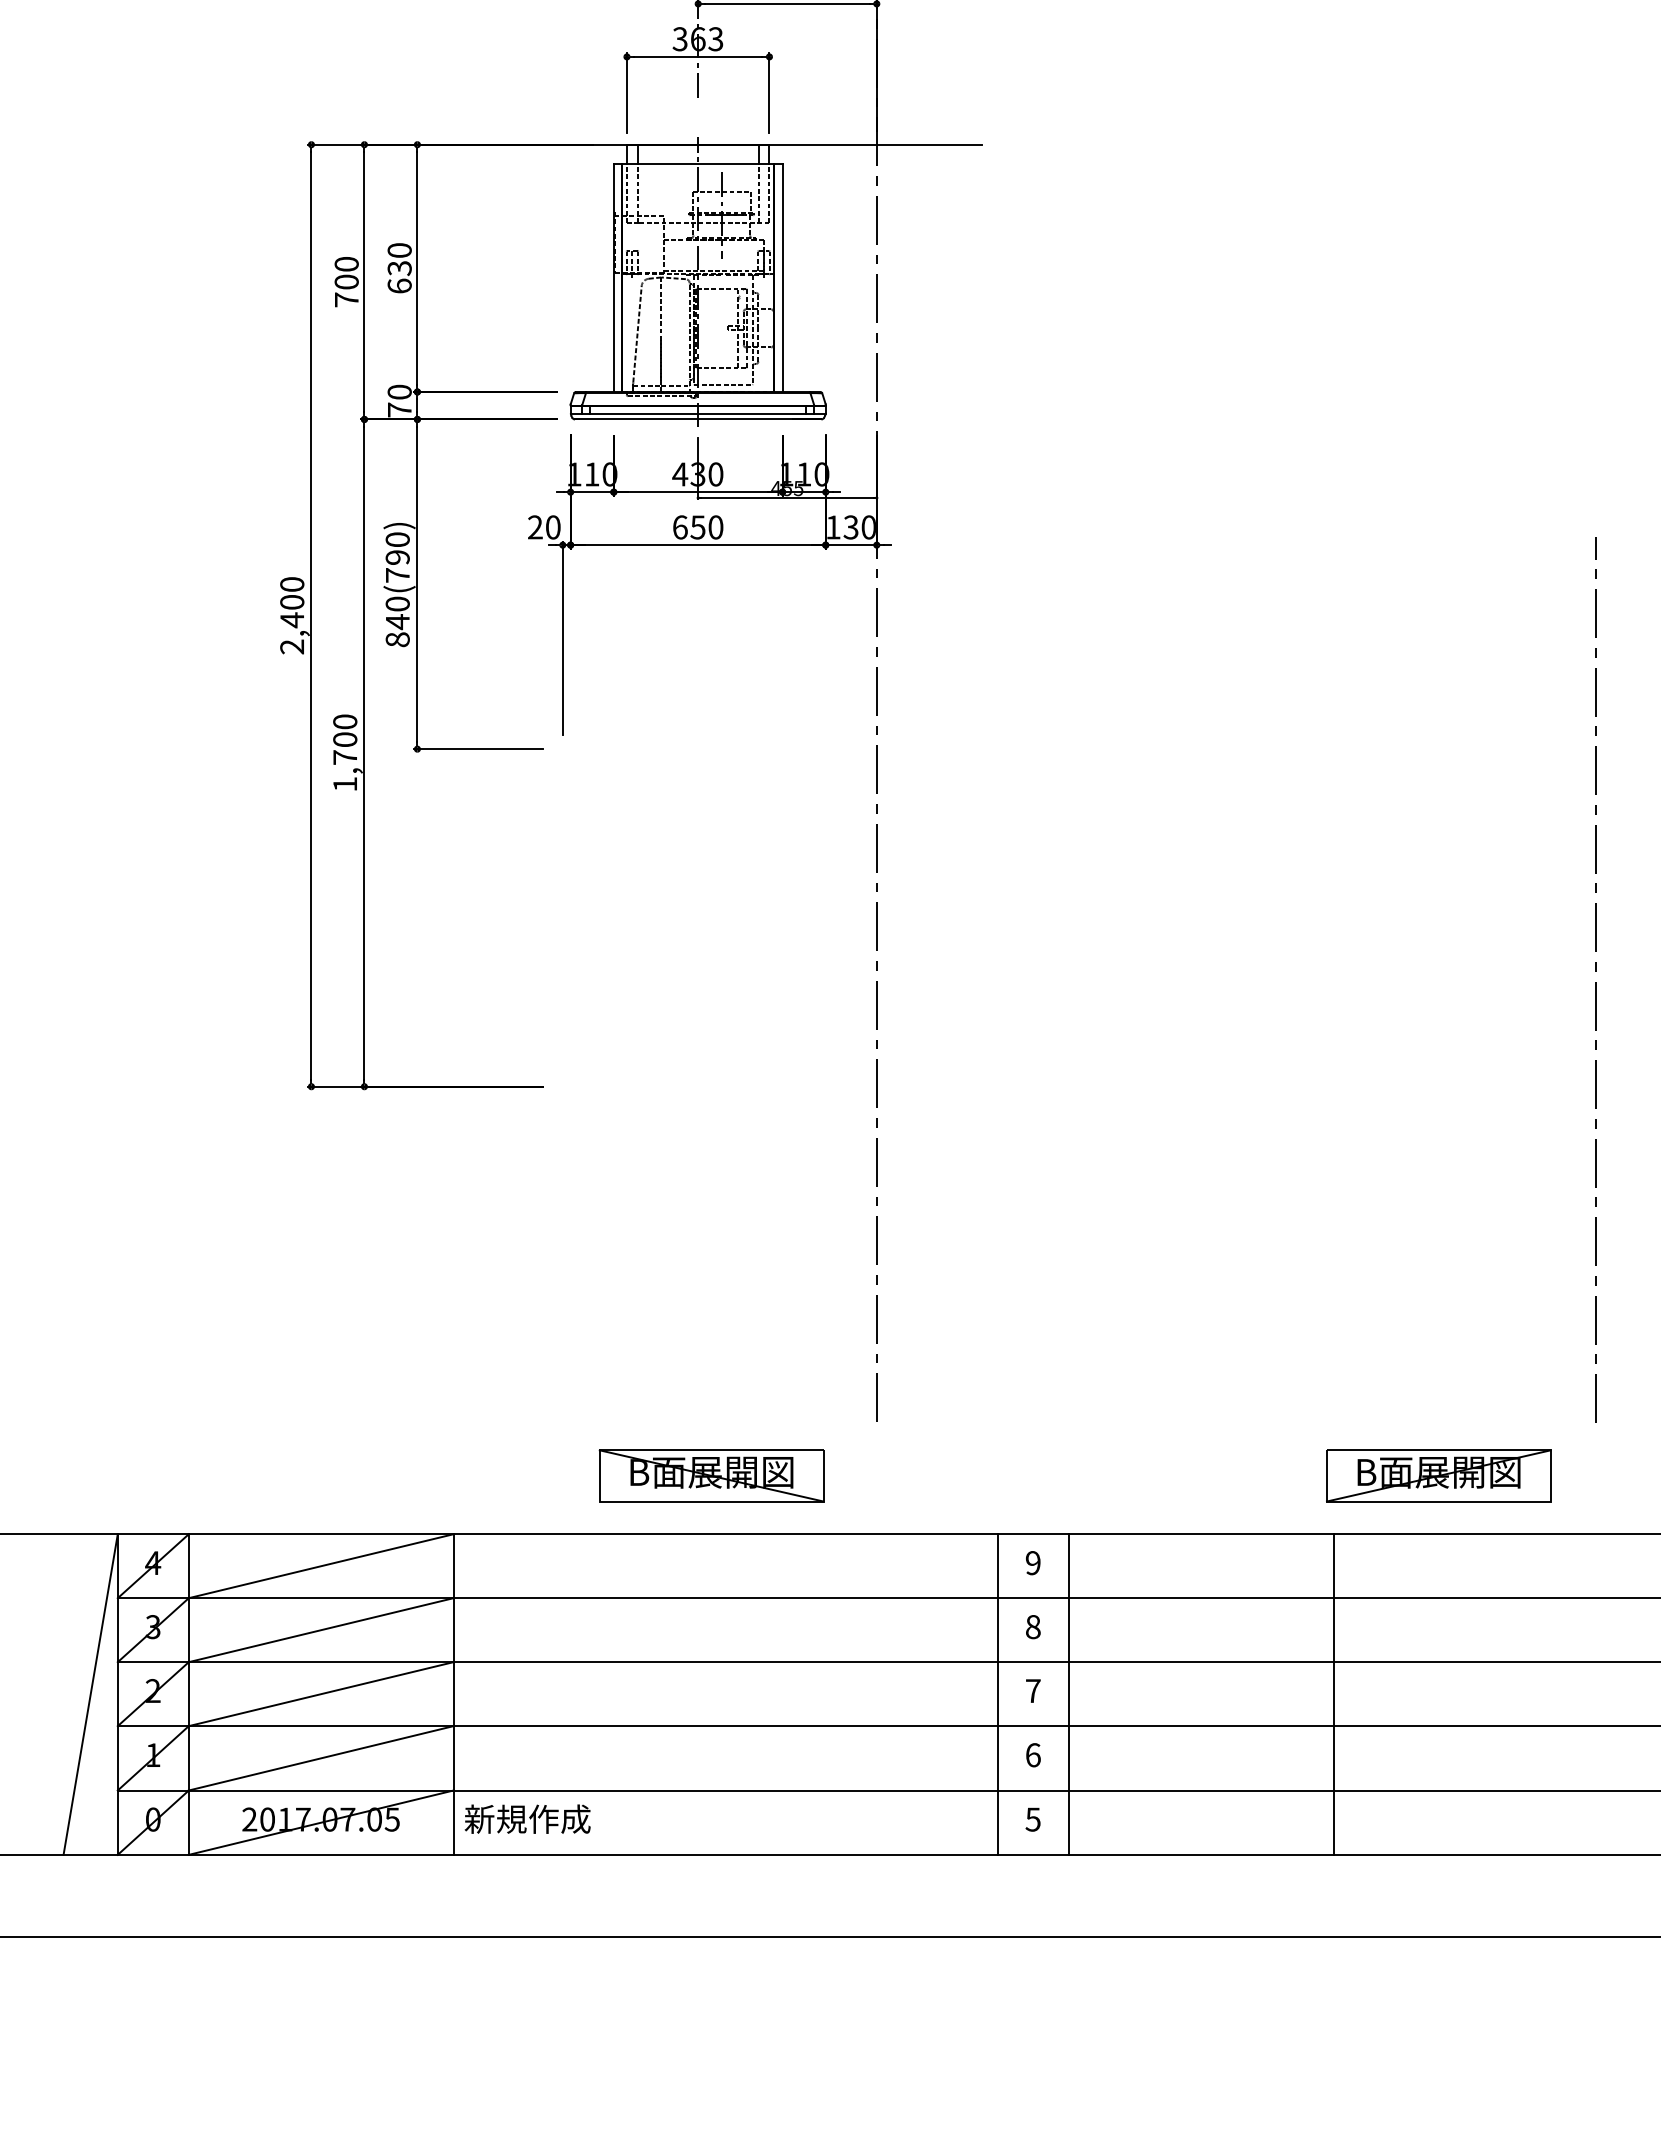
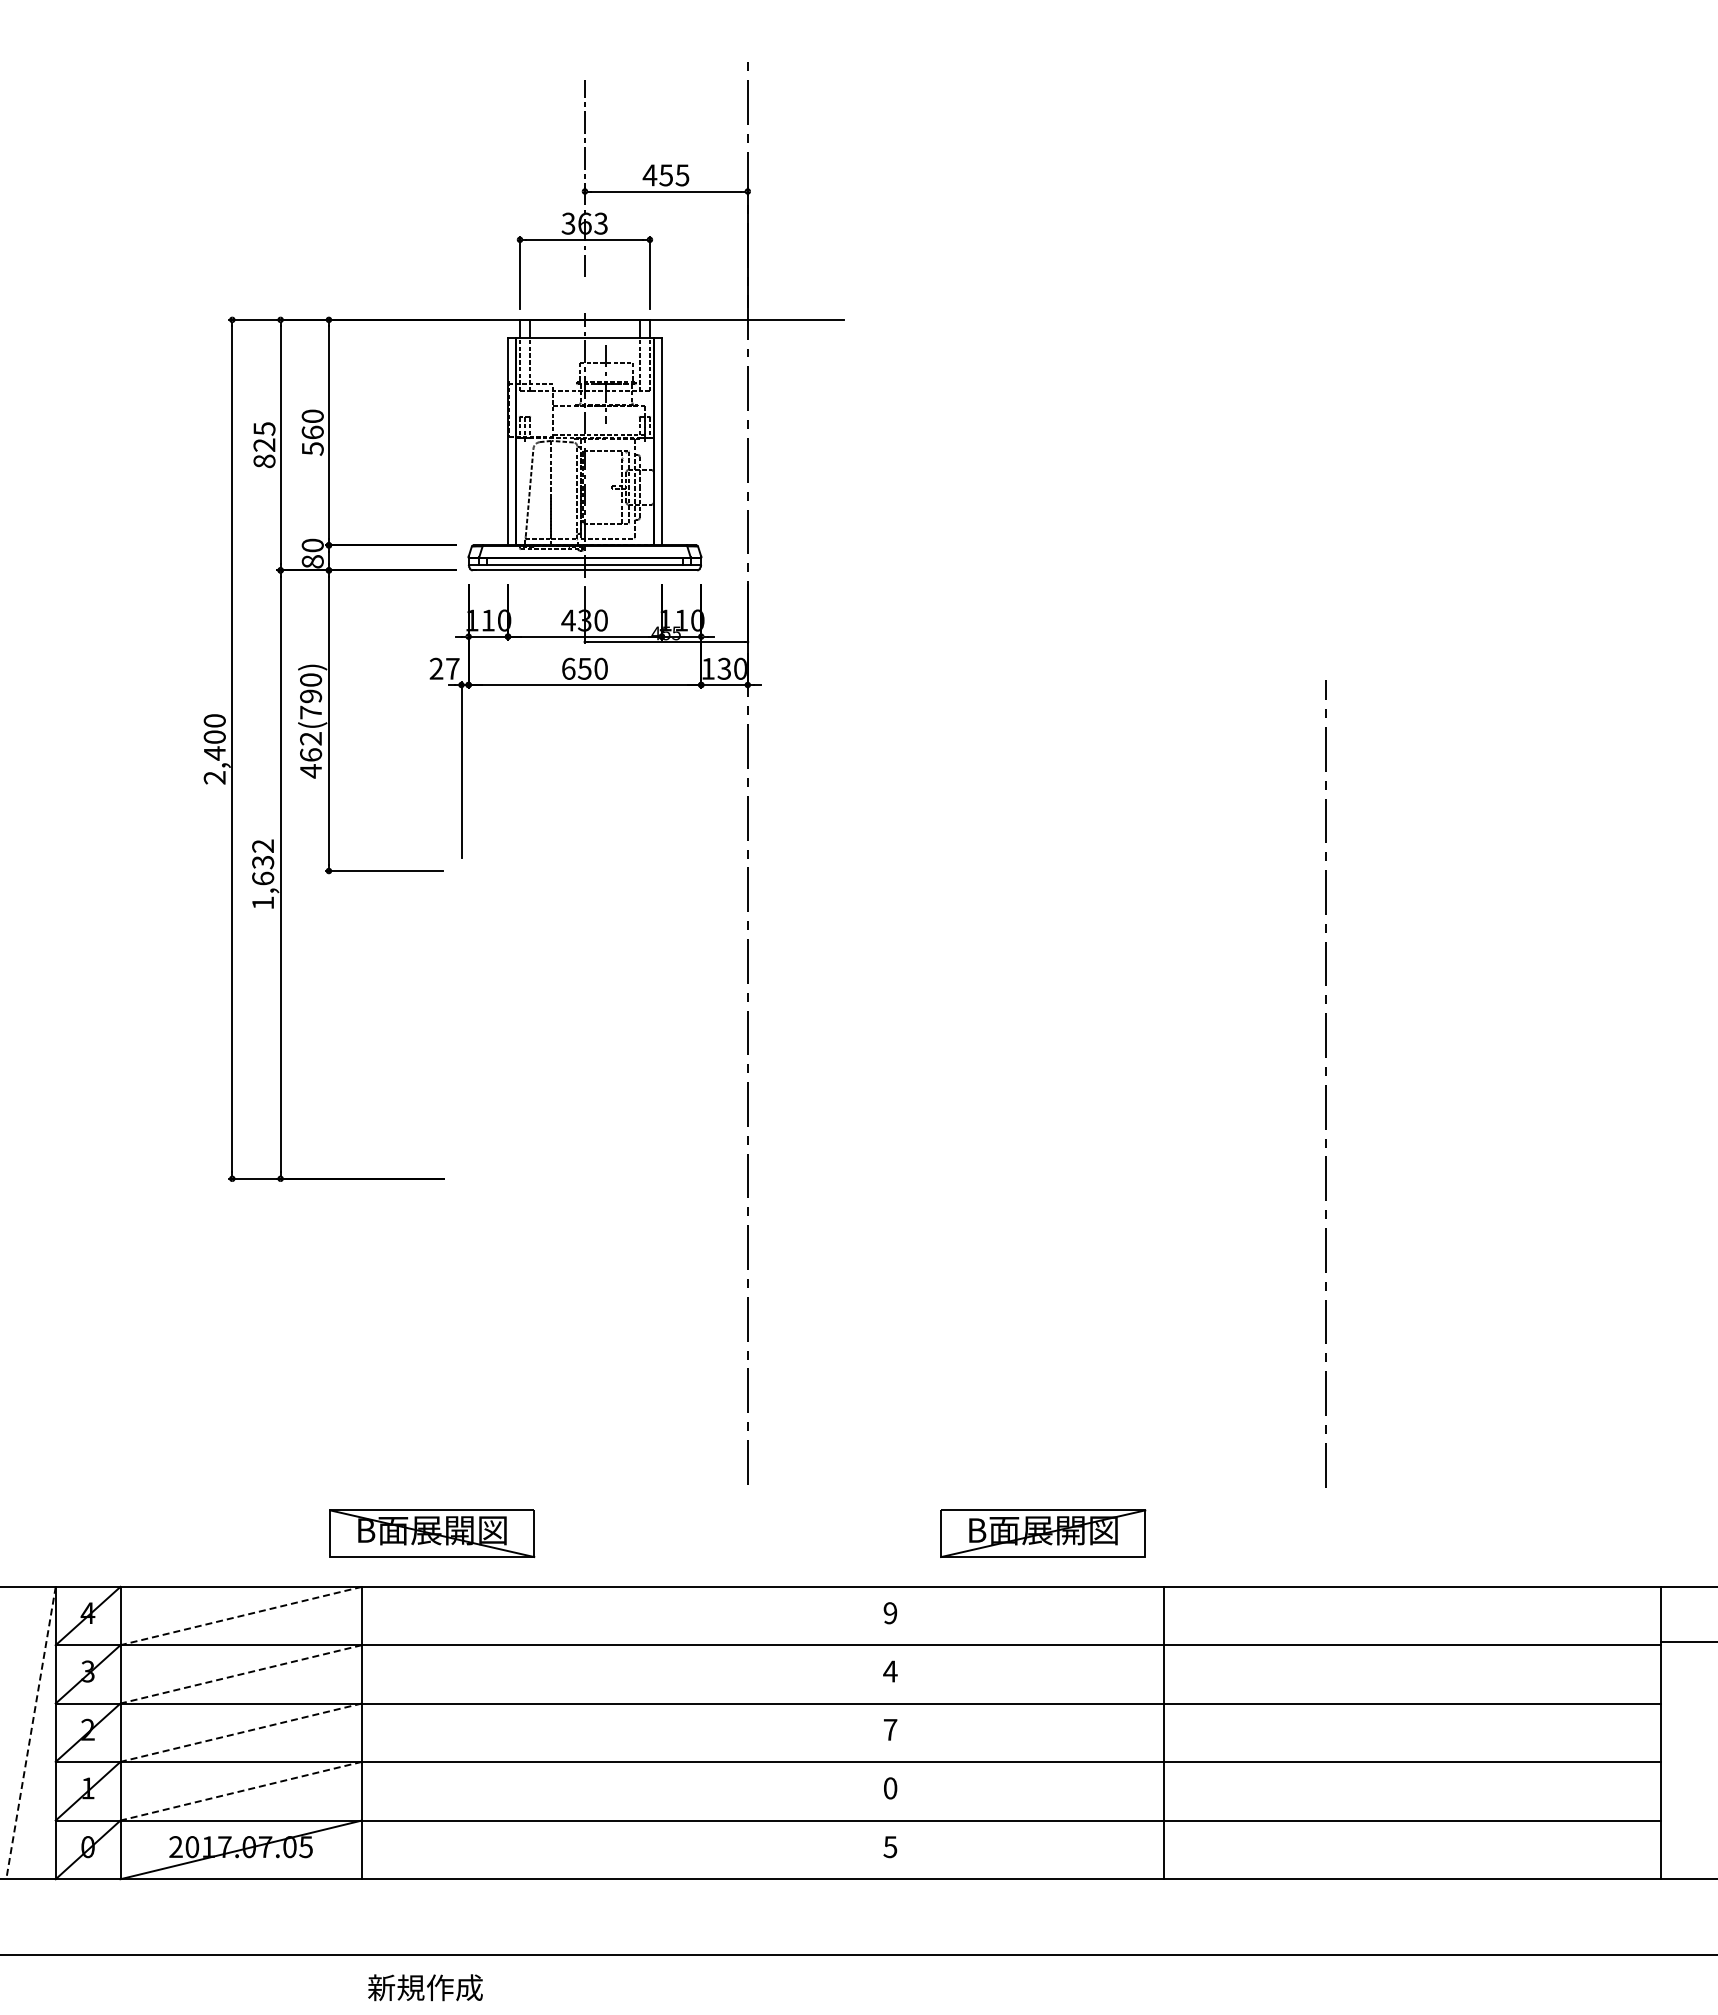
text: (399, 276) -> (312, 440), 630 -> 560
text: (346, 282) -> (264, 445), 700 -> 825
text: (399, 409) -> (312, 561), 70 -> 80
text: (552, 527) -> (452, 668), 20 -> 27
text: (398, 622) -> (311, 755), 840(790) -> 462(790)
text: (345, 739) -> (263, 862), 1,700 -> 1,632
line: (1594, 982) -> (1325, 1085), moved
part: (711, 1475) -> (432, 1533), moved
part: (1439, 1475) -> (1043, 1533), moved
line: (320, 1566) -> (240, 1616), solid -> dashed
text: (1033, 1627) -> (890, 1671), 8 -> 4
line: (320, 1630) -> (240, 1674), solid -> dashed
line: (320, 1693) -> (240, 1732), solid -> dashed
line: (998, 1693) -> (858, 1732), removed
line: (1068, 1693) -> (922, 1732), removed
line: (90, 1695) -> (30, 1733), solid -> dashed
text: (1033, 1755) -> (890, 1788), 6 -> 0
line: (320, 1758) -> (240, 1791), solid -> dashed
text: (527, 1818) -> (425, 1987), moved

